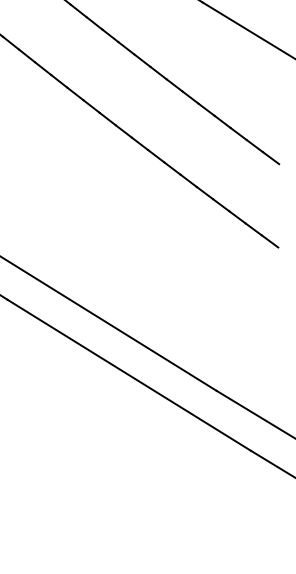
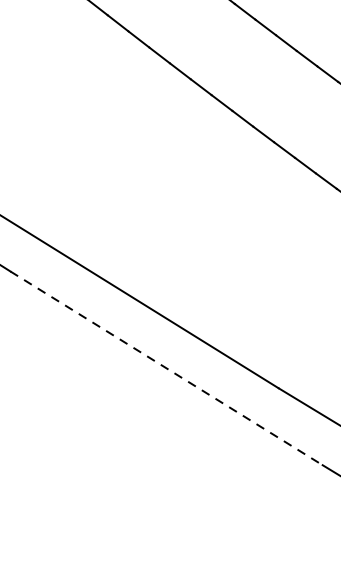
line: (129, 375) -> (166, 368), solid -> dashed

